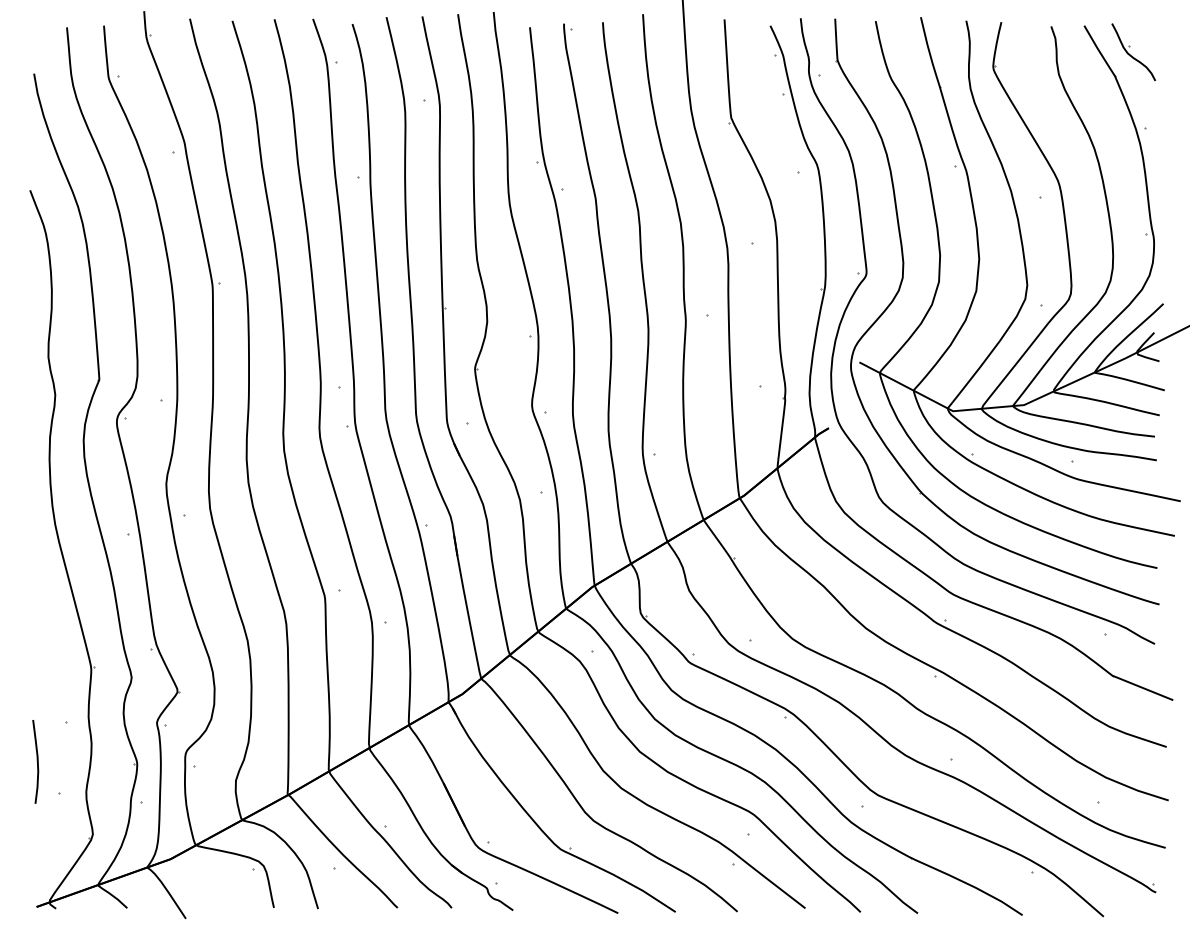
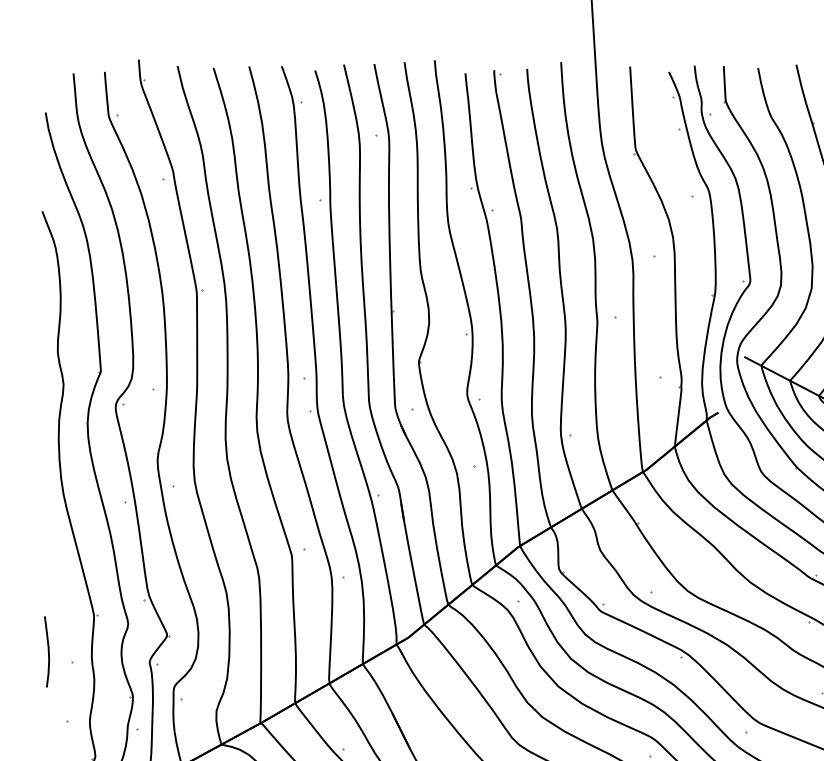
curve: (36, 761) -> (47, 651), moved

